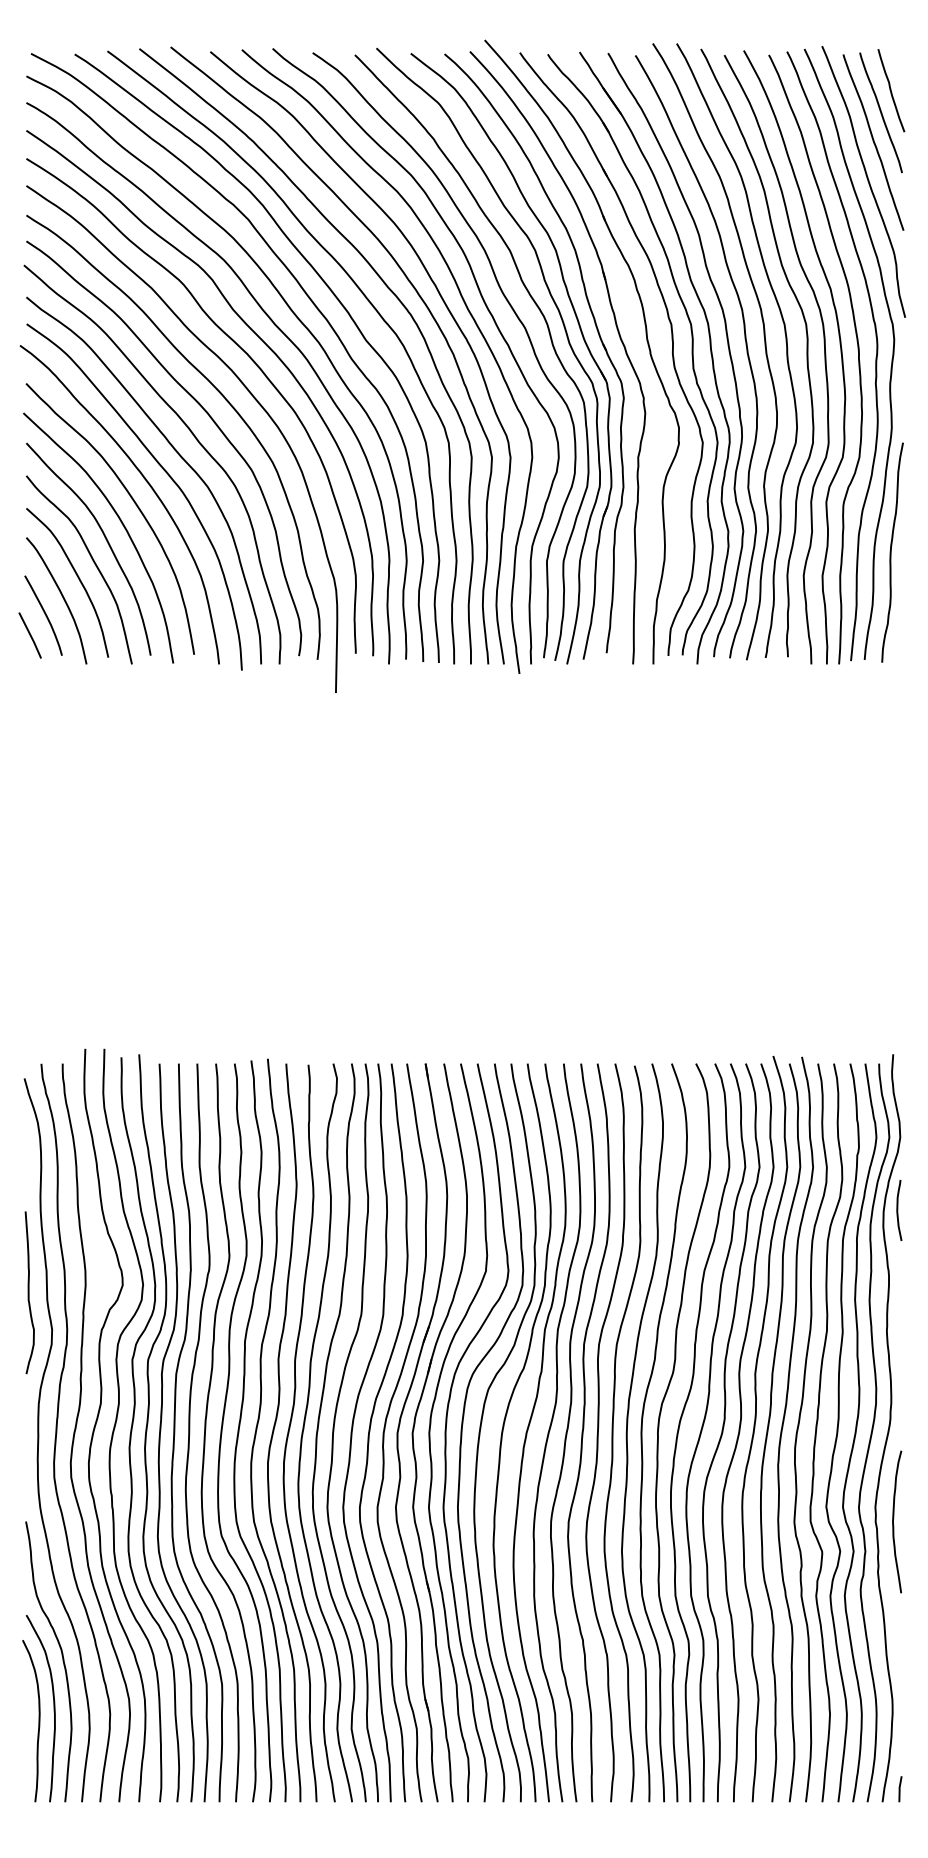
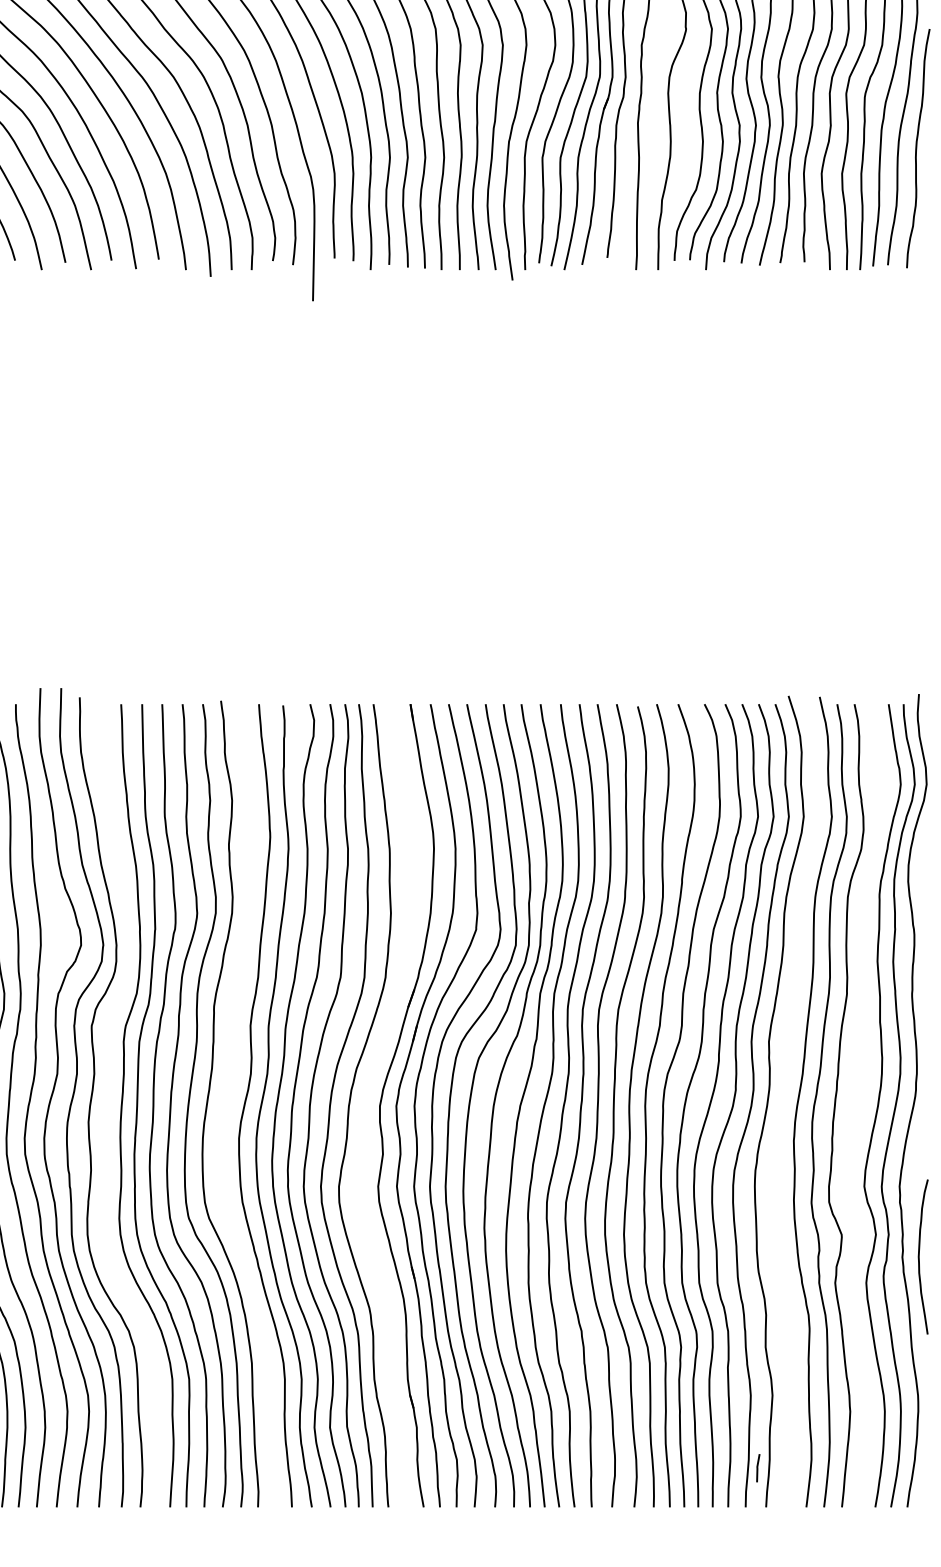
curve: (898, 1210) -> (924, 863), removed
curve: (148, 1424) -> (109, 1096), removed
curve: (258, 1425) -> (228, 1097), removed
curve: (385, 1430) -> (366, 1103), removed
curve: (768, 1432) -> (783, 1105), removed
curve: (838, 1432) -> (859, 1105), removed
curve: (893, 1521) -> (919, 1256), moved
line: (900, 1789) -> (758, 1468), moved

